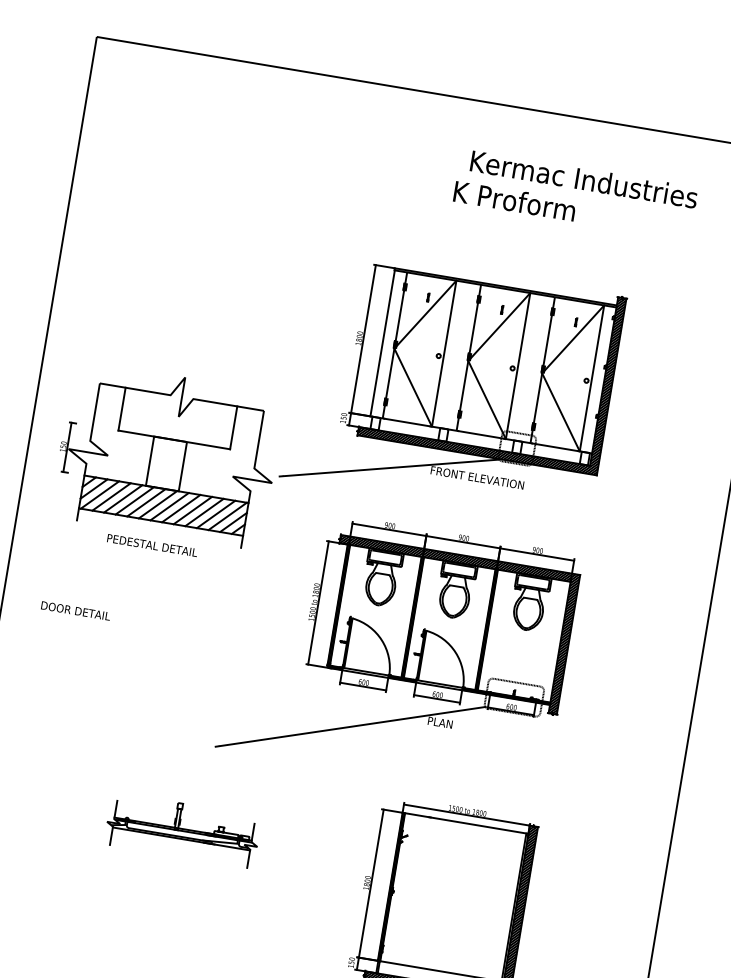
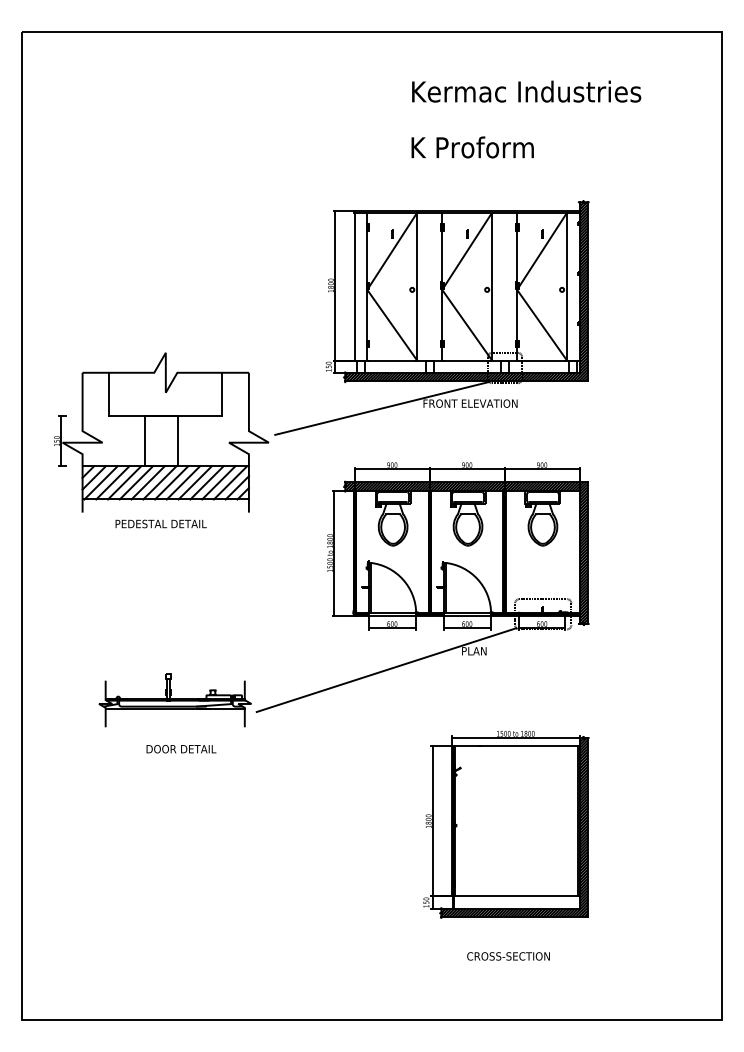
text: (514, 201) -> (472, 147), moved
text: (75, 611) -> (181, 749), moved
part: (182, 830) -> (174, 700), moved

